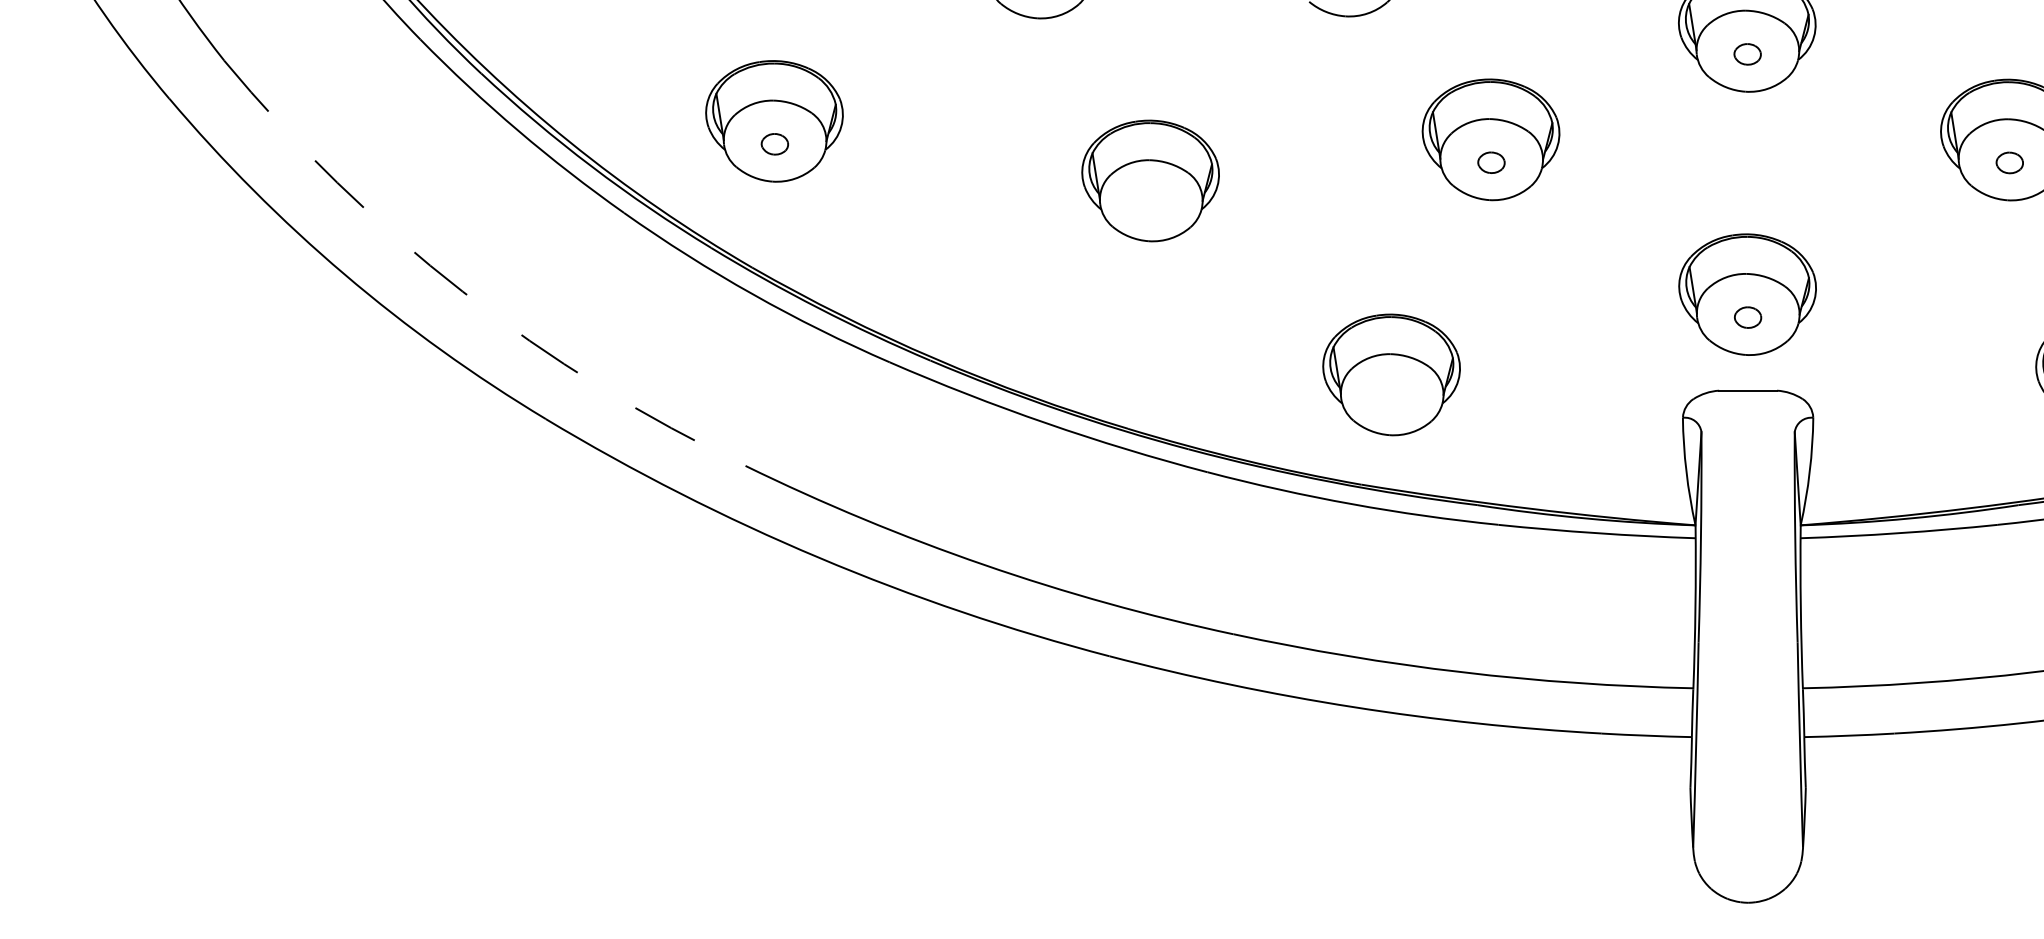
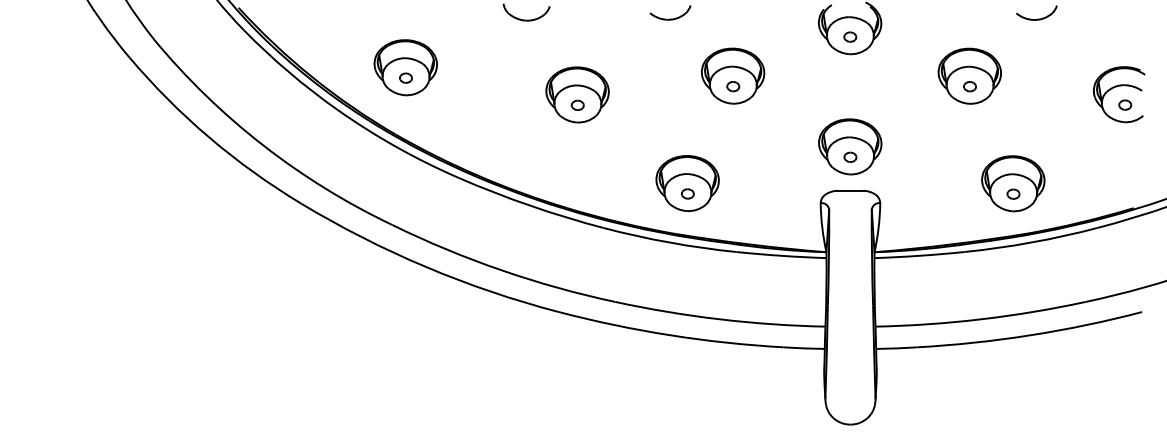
part: (1150, 201) -> (577, 104), added
arc: (462, 291) -> (263, 145), dashed -> solid
part: (1391, 396) -> (687, 193), added

